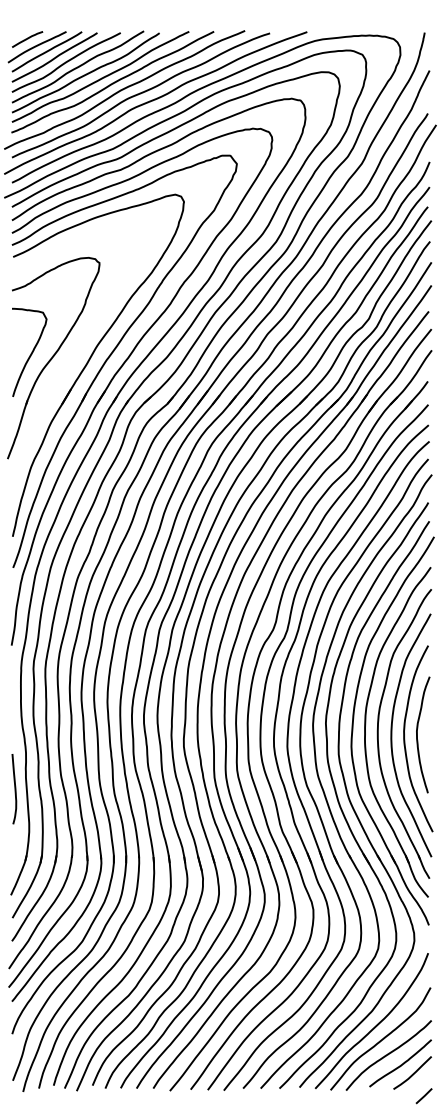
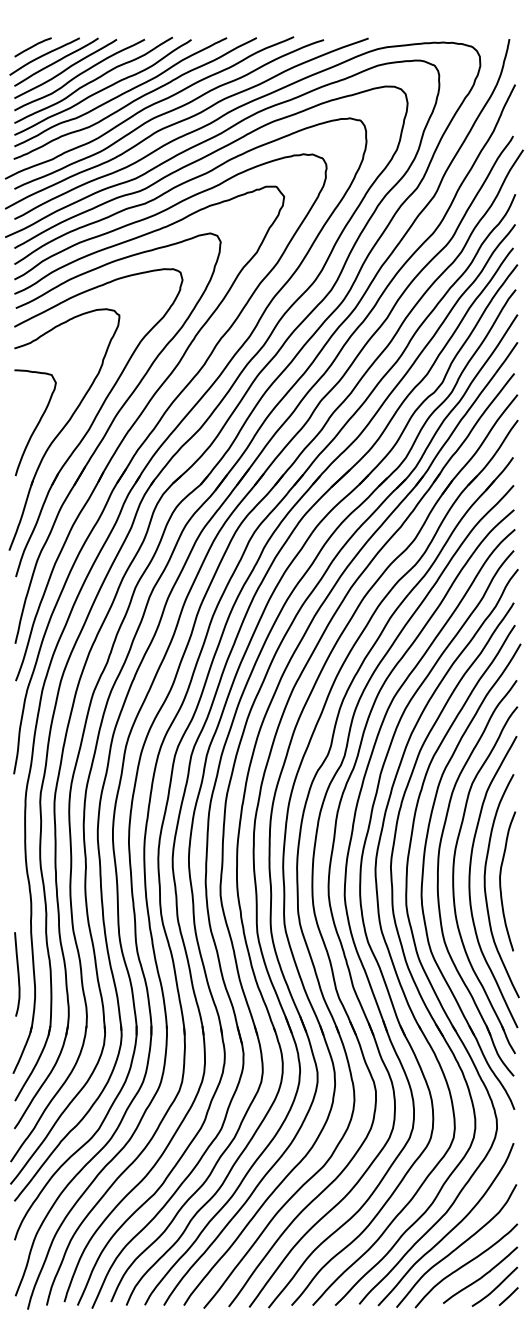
part: (82, 352) -> (98, 422), added
curve: (14, 789) -> (17, 974), moved
line: (423, 1096) -> (508, 1296), moved

